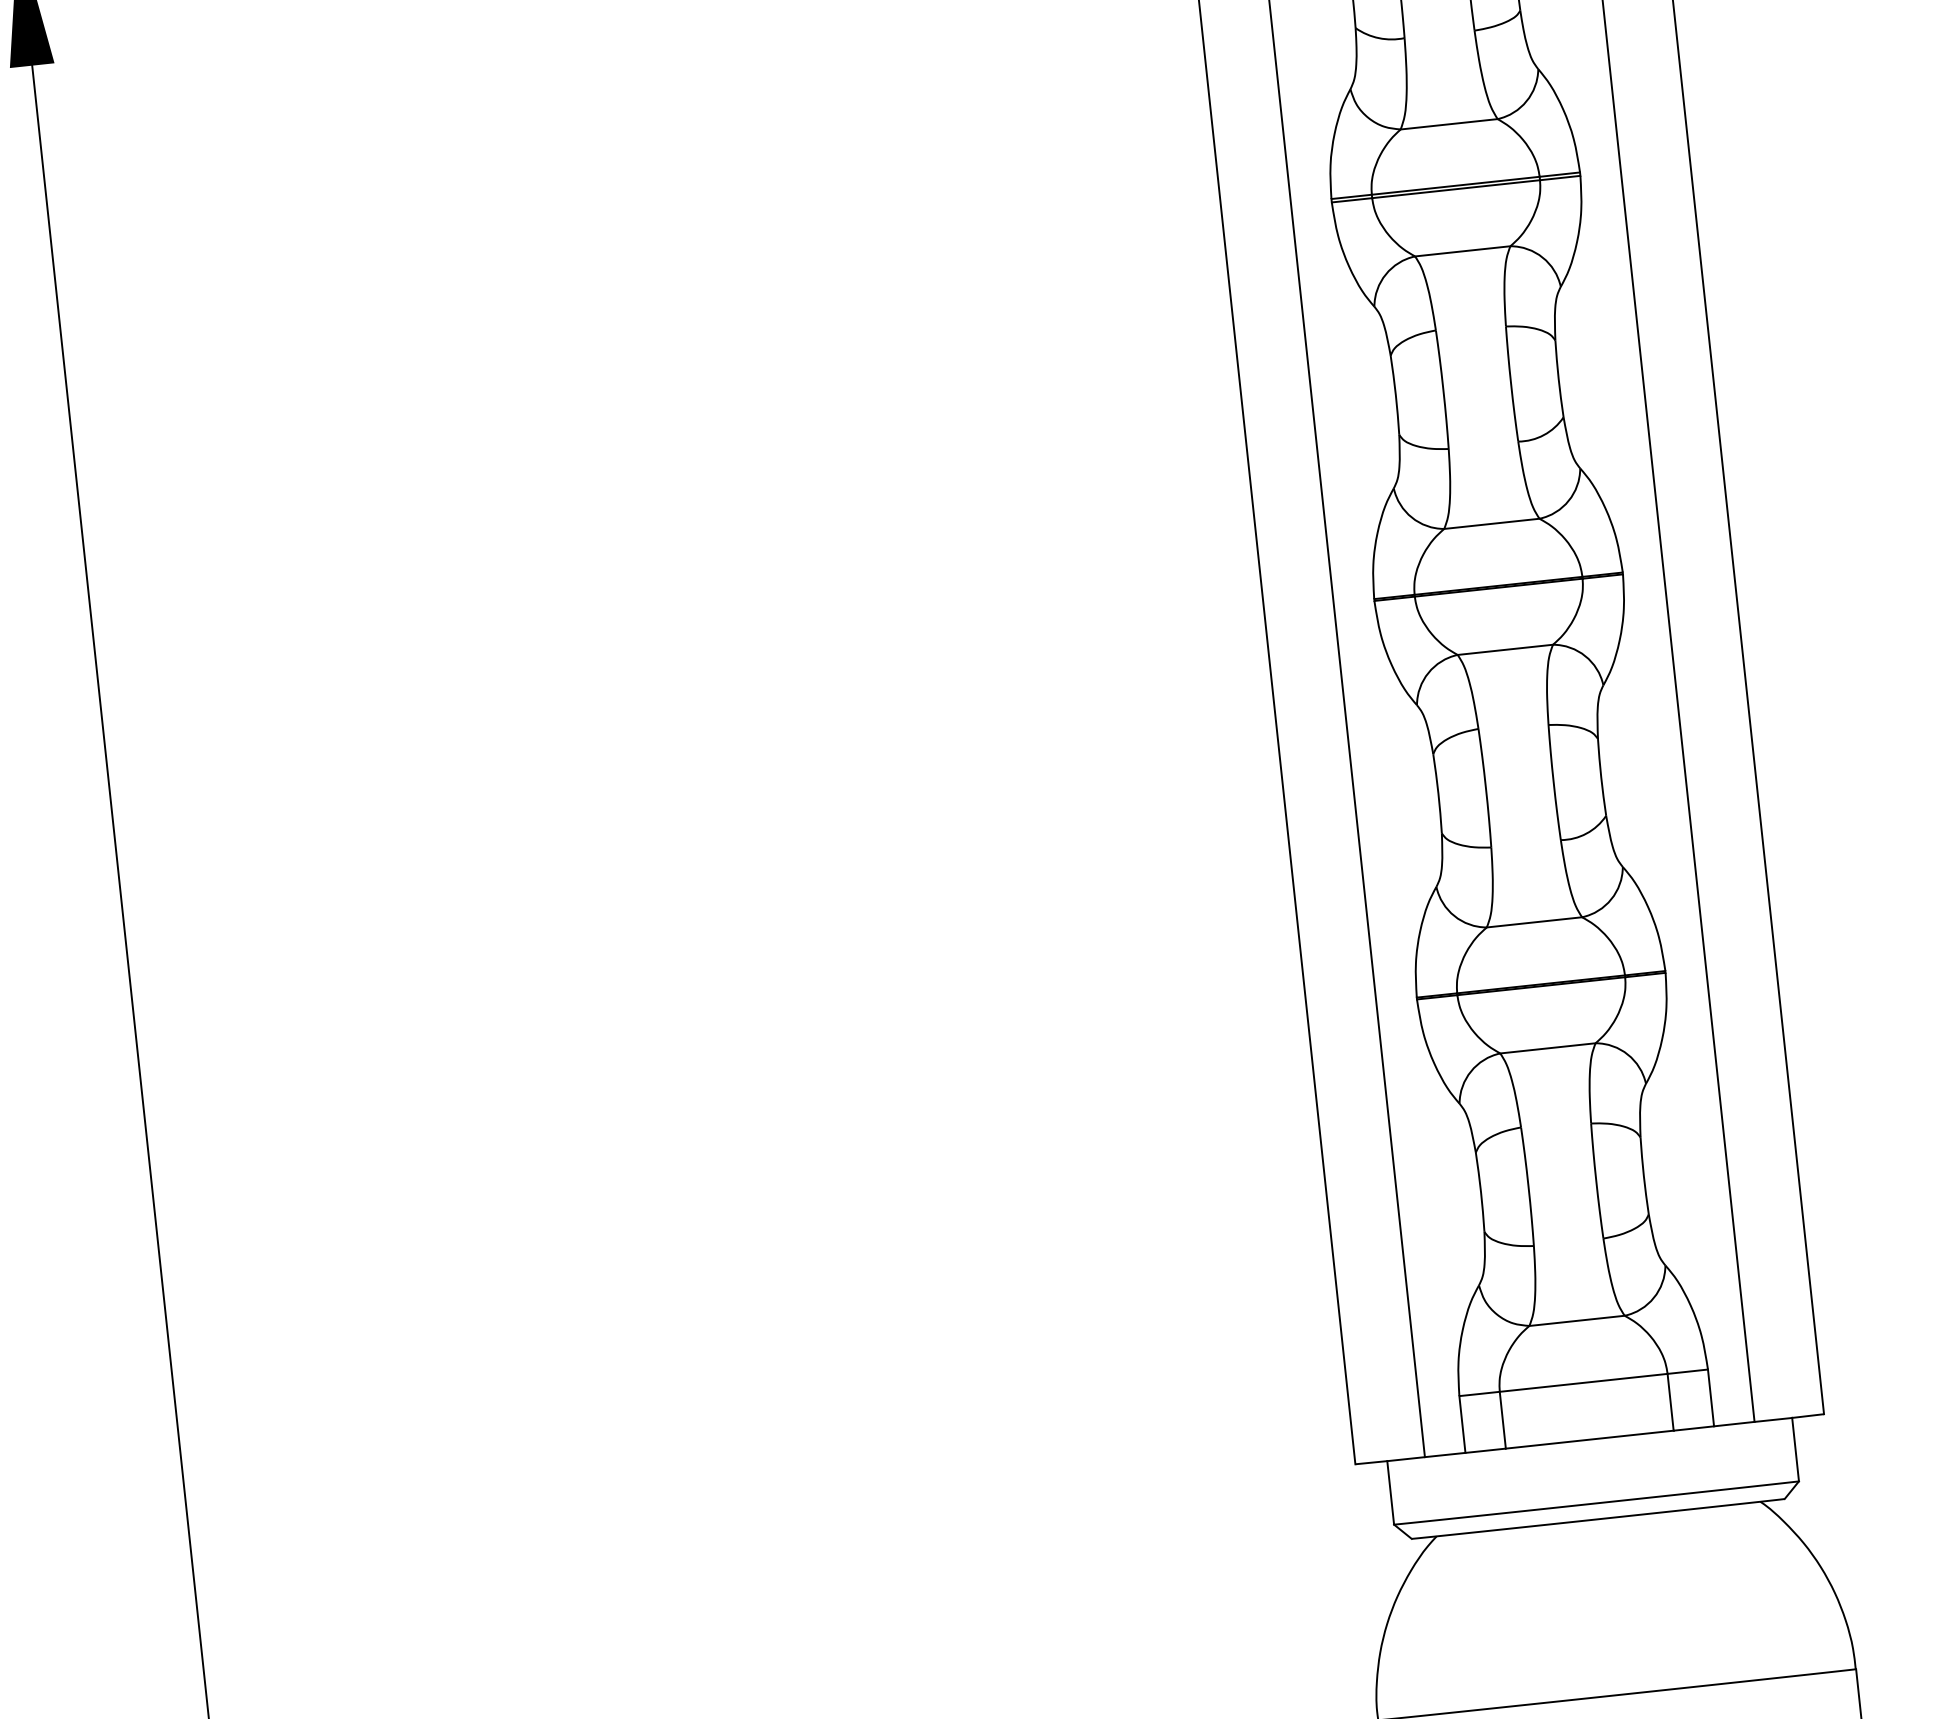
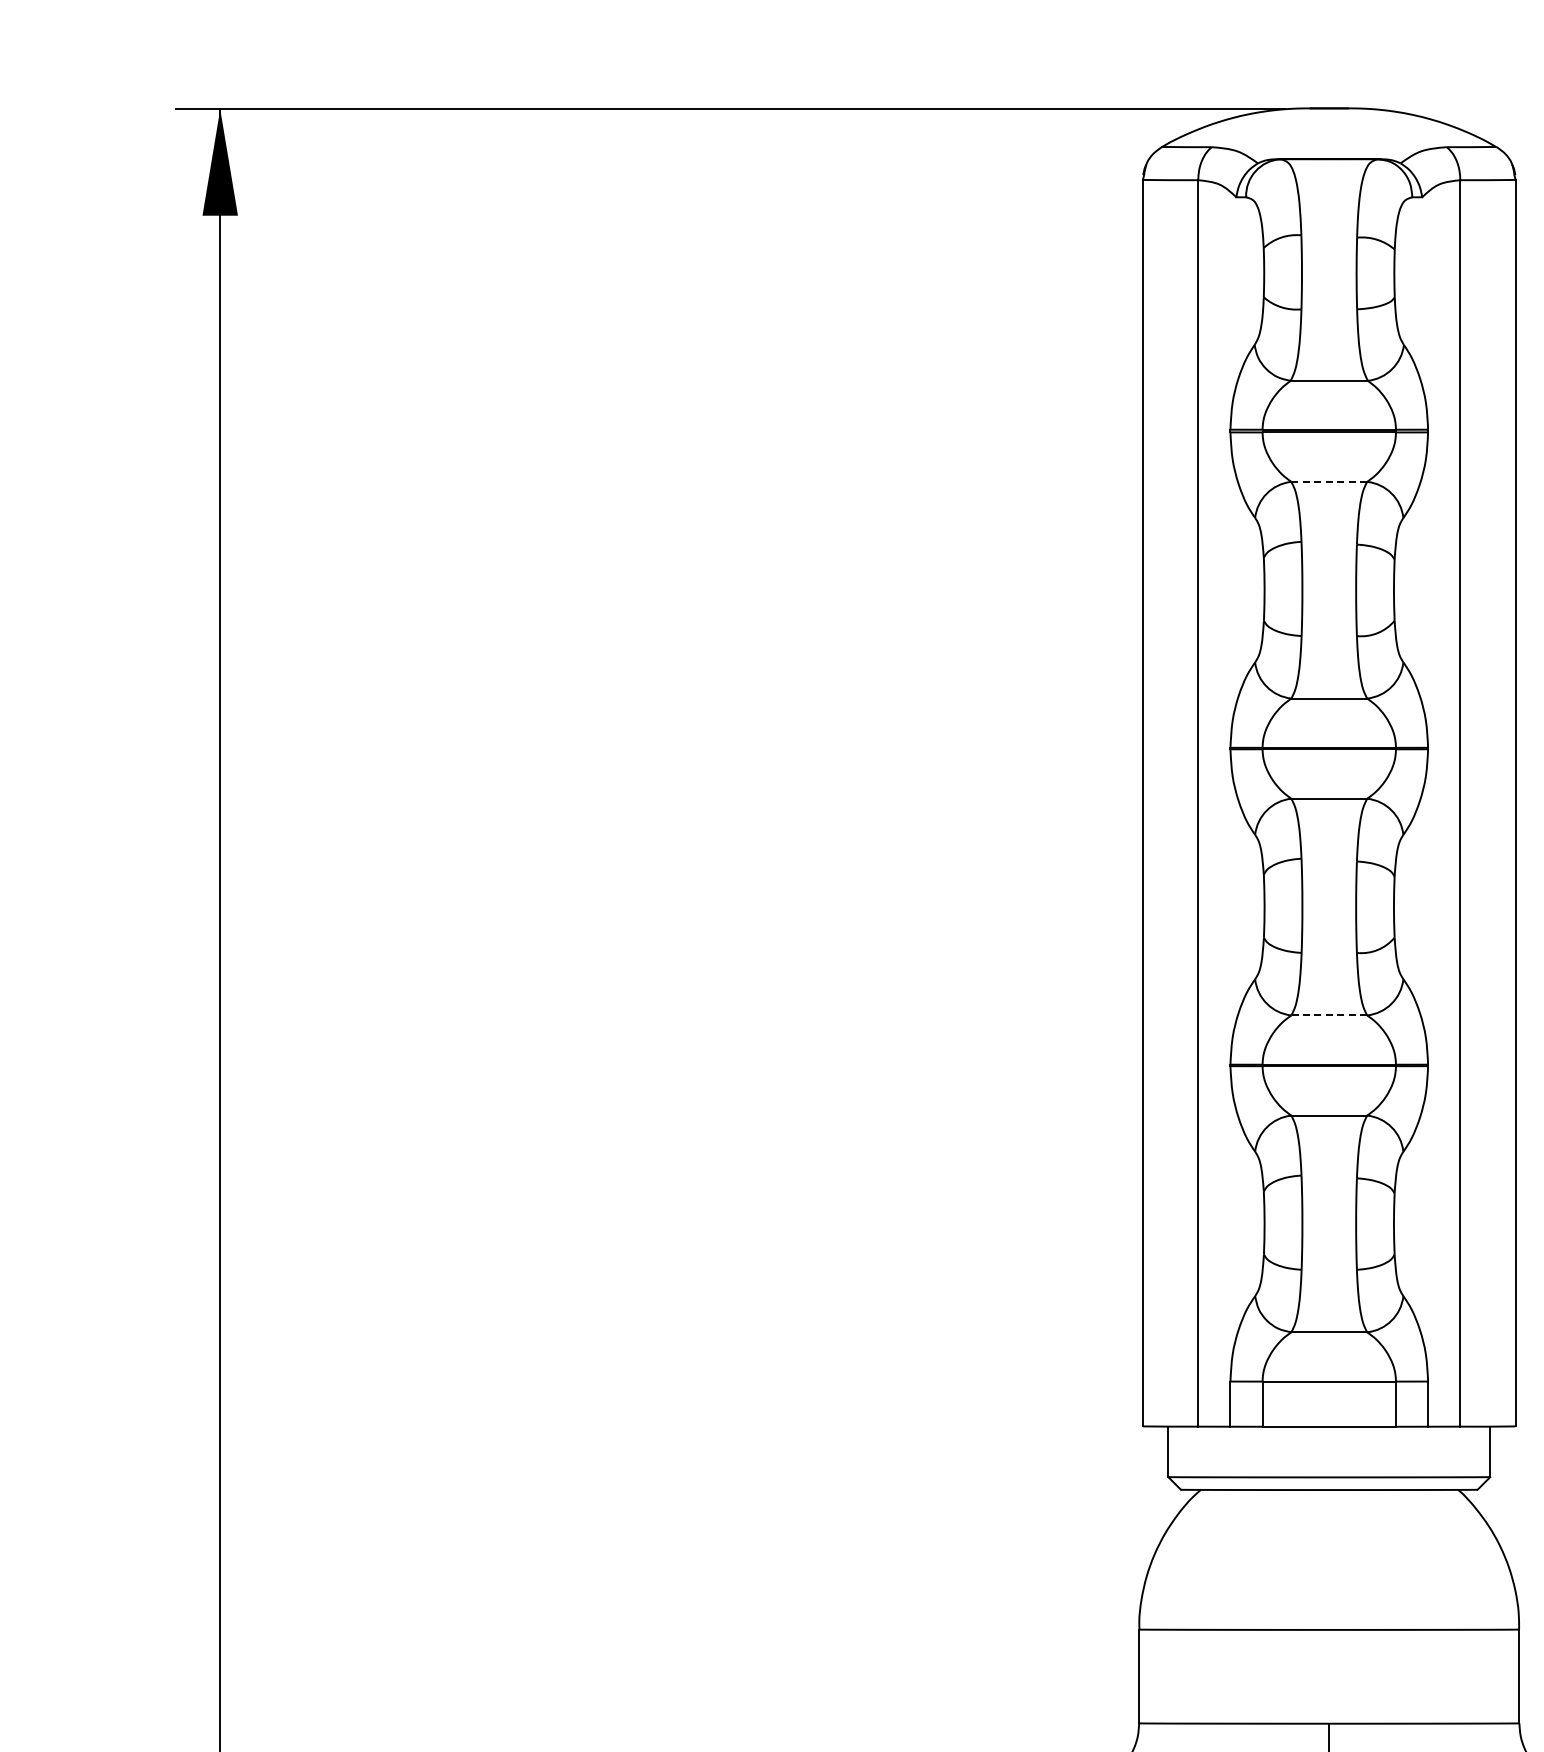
line: (1462, 250) -> (1329, 481), solid -> dashed
line: (1534, 922) -> (1329, 1015), solid -> dashed

